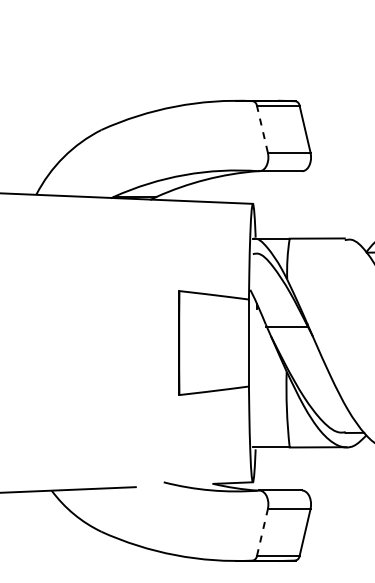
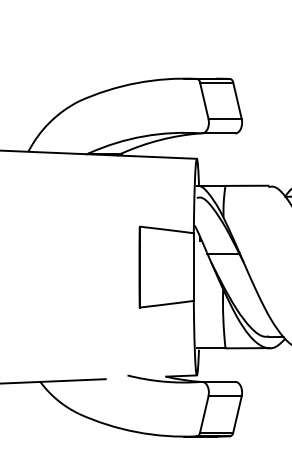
line: (262, 128) -> (204, 100), dashed -> solid
line: (262, 532) -> (204, 414), dashed -> solid

